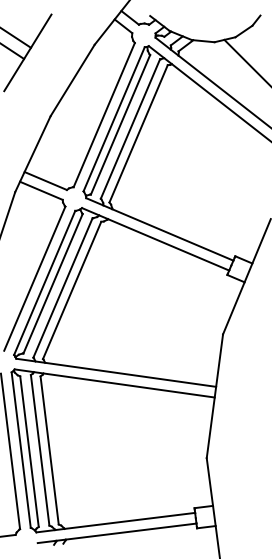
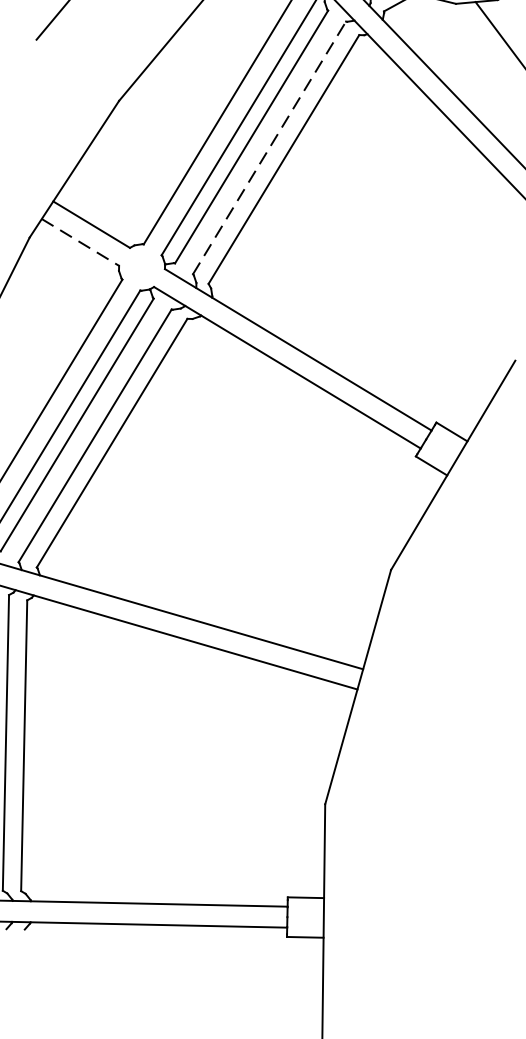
line: (130, 129) -> (269, 148), solid -> dashed
line: (41, 191) -> (80, 243), solid -> dashed

